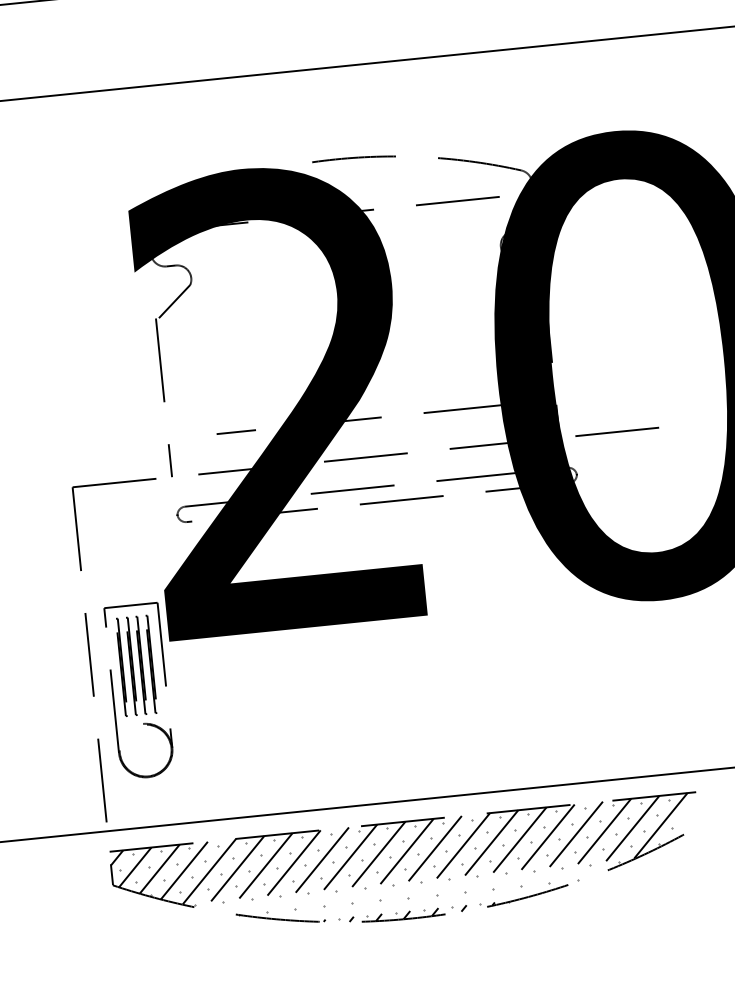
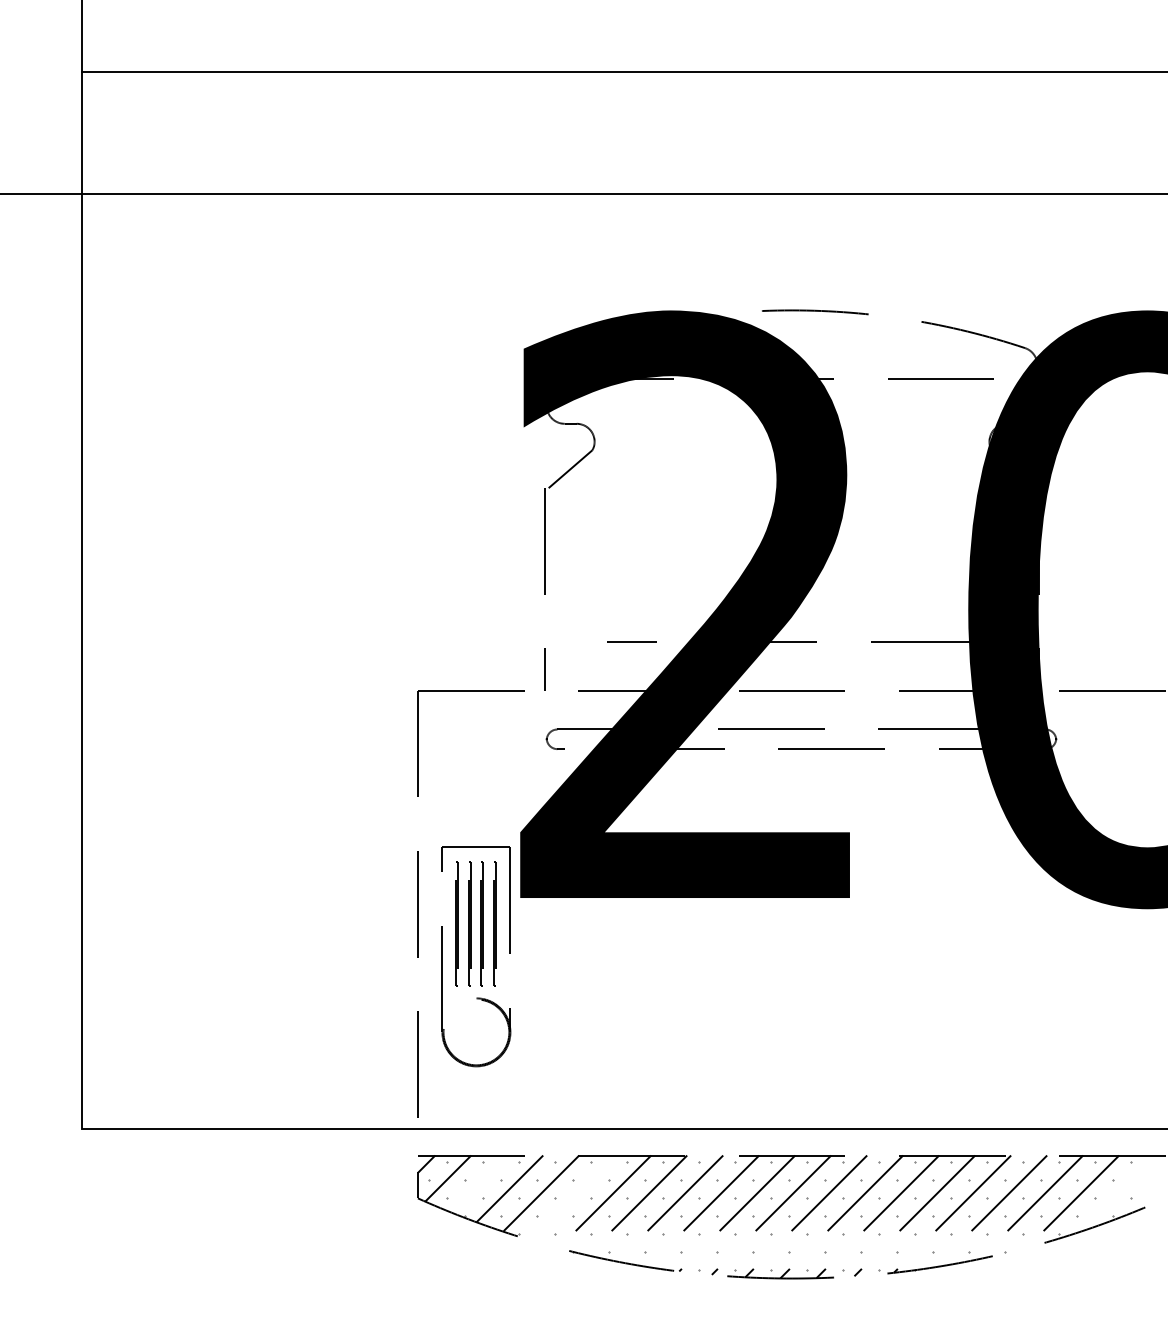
line: (660, 825) -> (1116, 1193), removed
line: (159, 868) -> (478, 1183), removed
line: (234, 872) -> (572, 1197), removed

